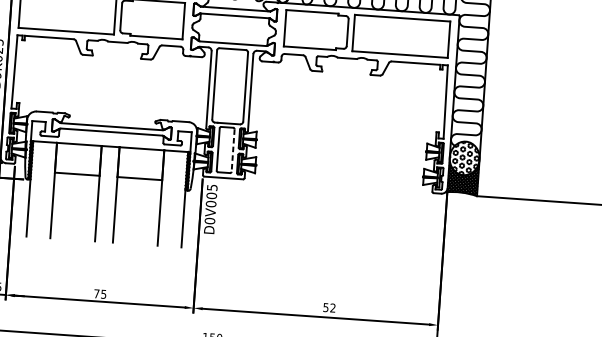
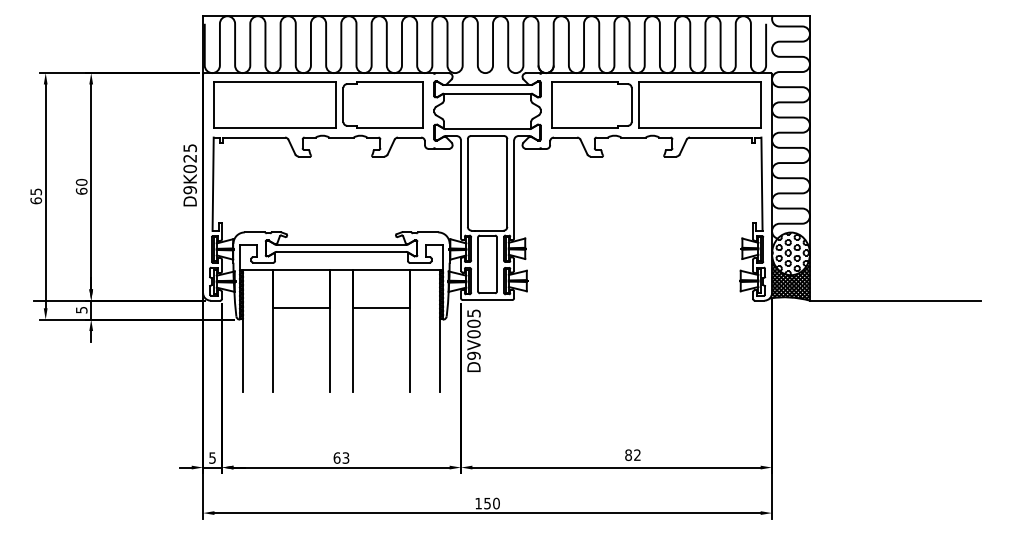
line: (233, 150) -> (497, 264), dashed -> solid
text: (209, 220) -> (473, 355), D0V005 -> D9V005
text: (100, 293) -> (341, 457), 75 -> 63
text: (325, 307) -> (628, 454), 52 -> 82

